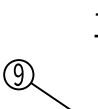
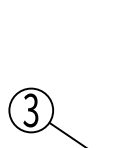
text: (18, 74) -> (30, 110), 9 -> 3

